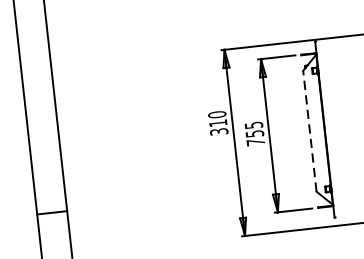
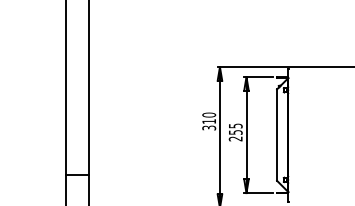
line: (310, 131) -> (277, 135), dashed -> solid
text: (255, 141) -> (235, 138), 755 -> 255

